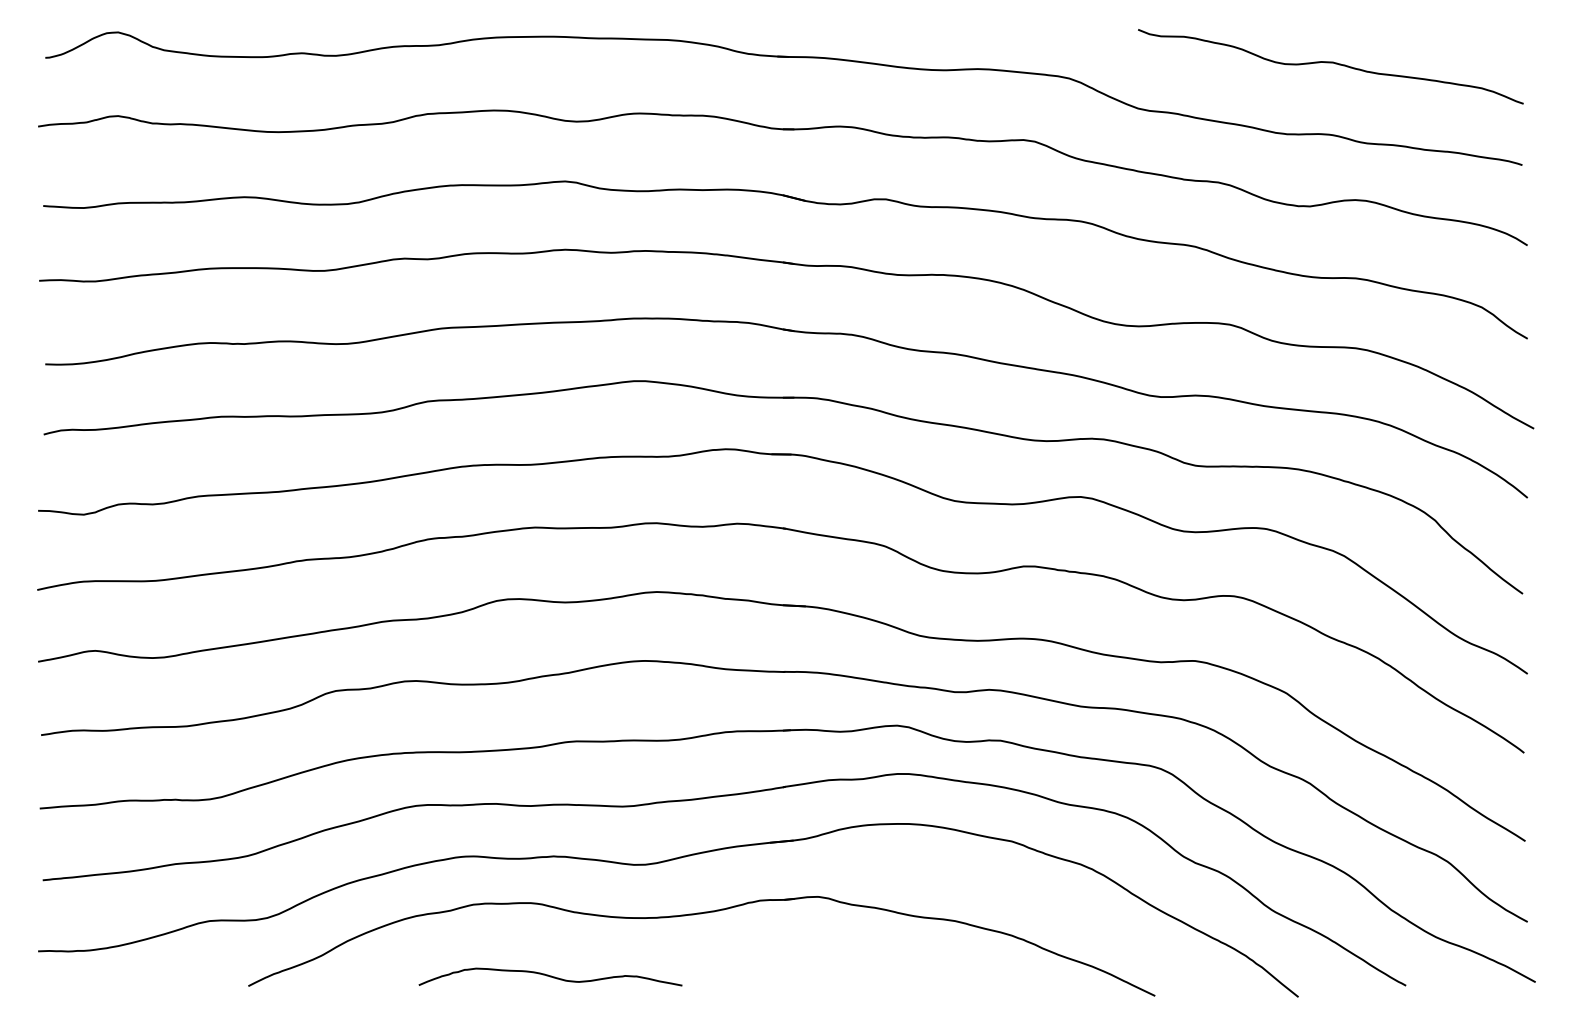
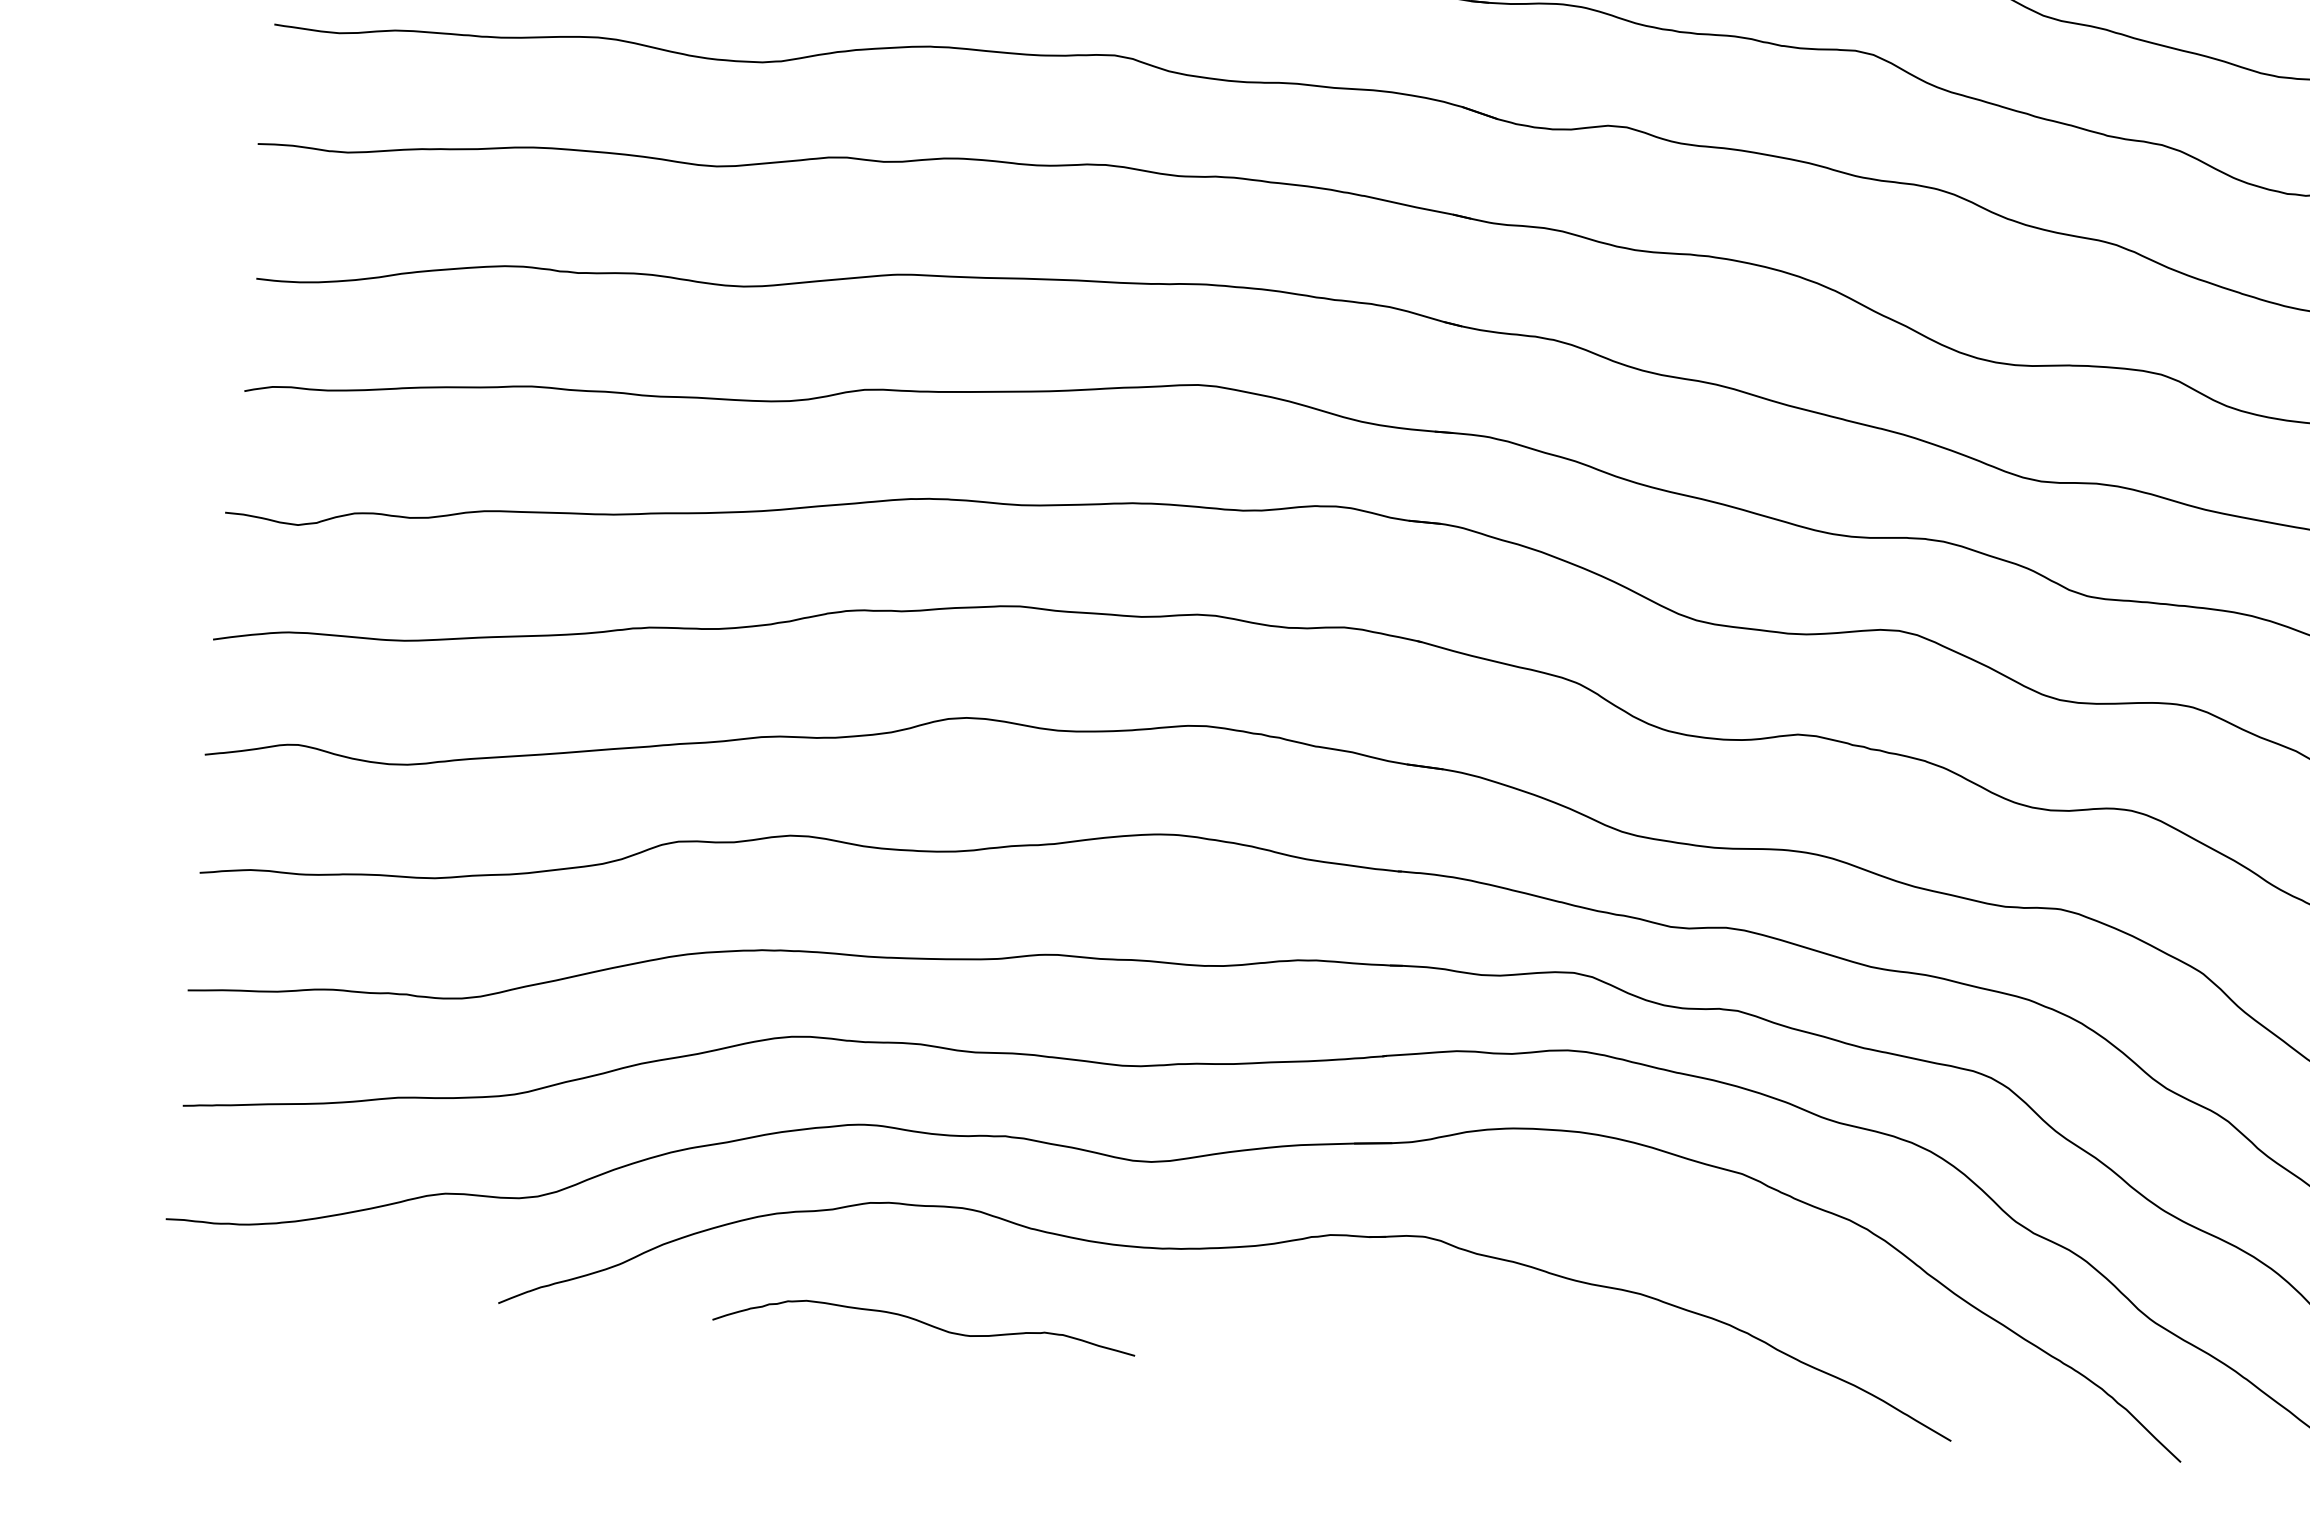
curve: (550, 976) -> (924, 1323), moved

